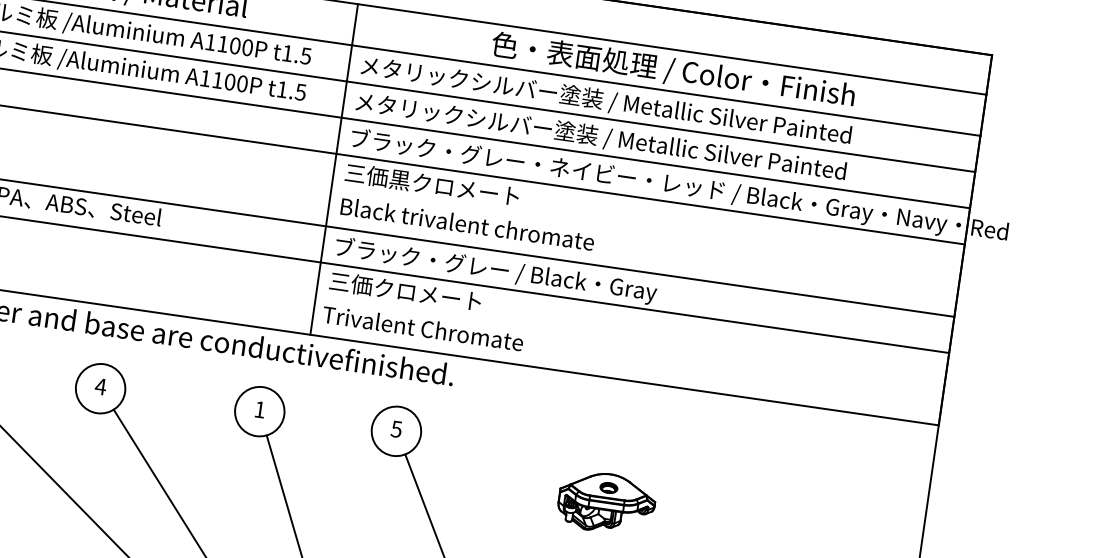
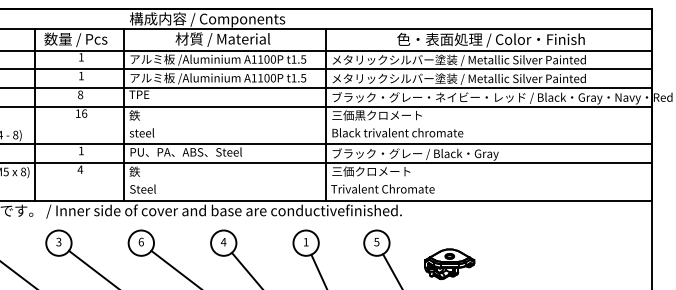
part: (606, 503) -> (449, 264), moved

